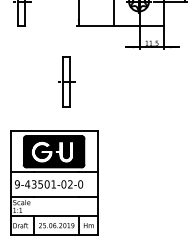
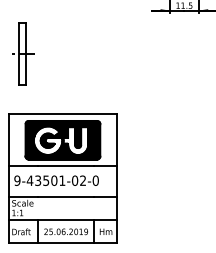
part: (66, 81) -> (22, 53), moved

